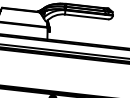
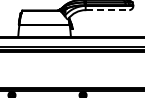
line: (86, 17) -> (107, 10), solid -> dashed

